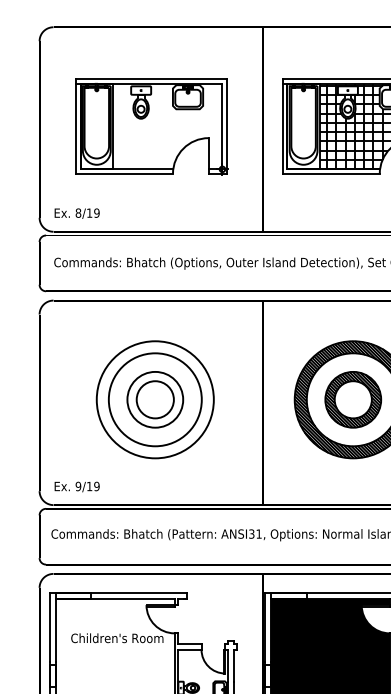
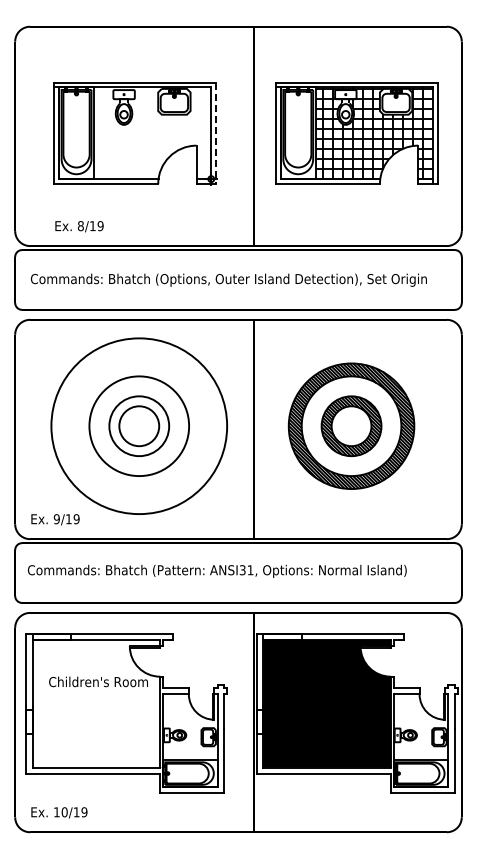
line: (227, 126) -> (216, 133), solid -> dashed
text: (77, 213) -> (79, 226), moved
circle: (155, 400) -> (139, 426), size x1.4

